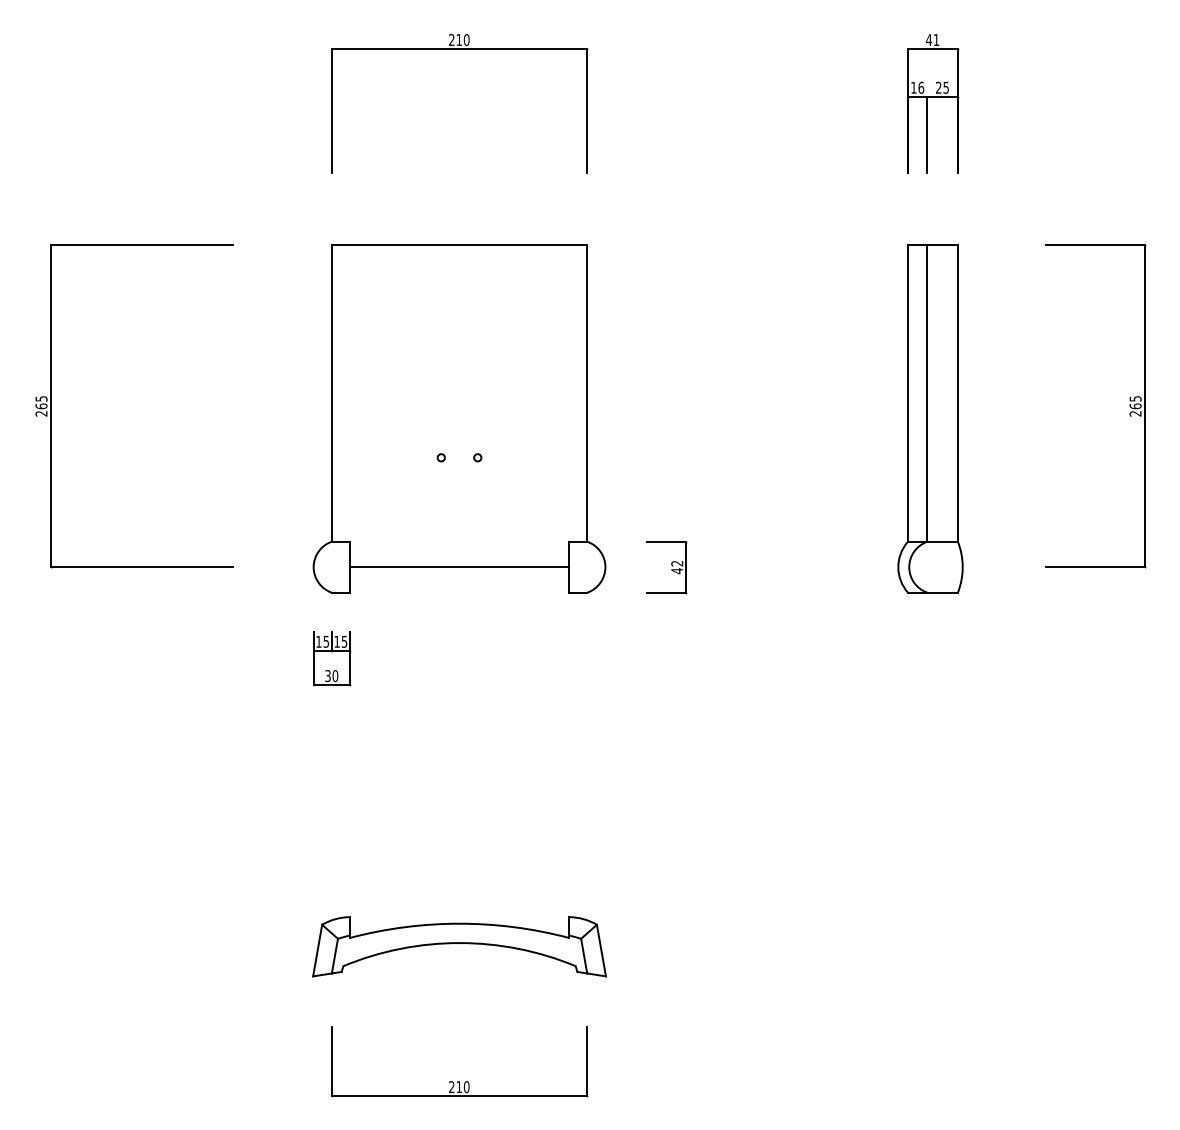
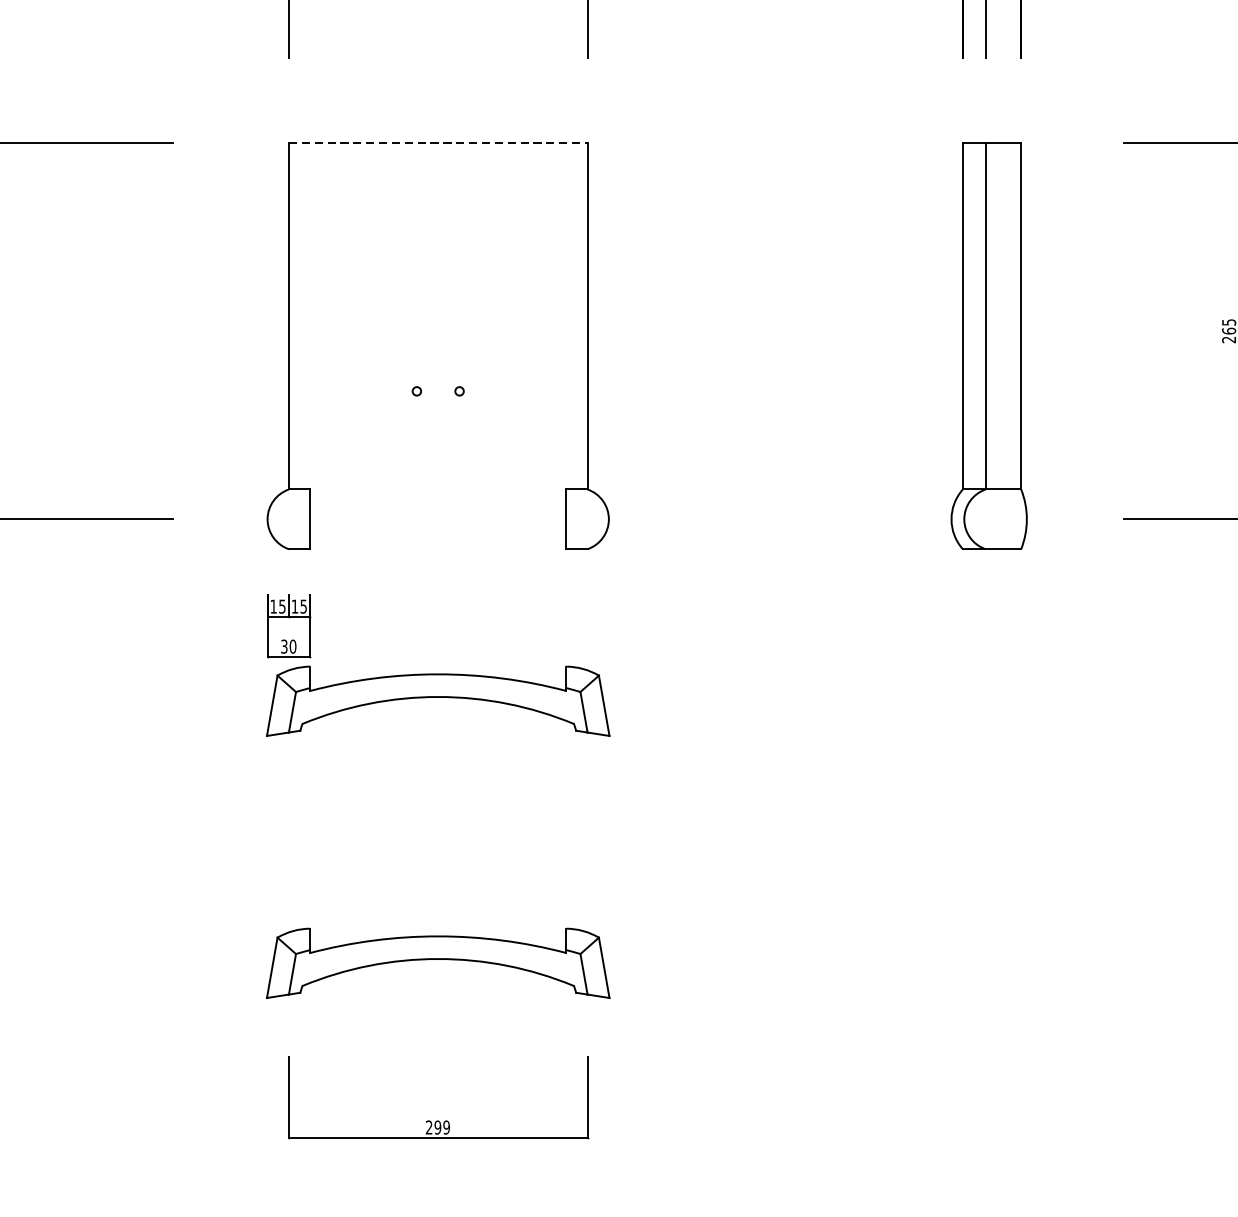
line: (459, 245) -> (438, 143), solid -> dashed
line: (459, 567) -> (438, 519), removed
part: (666, 567) -> (680, 519), removed
part: (459, 722) -> (438, 701), added
text: (462, 1087) -> (441, 1127), 210 -> 299

